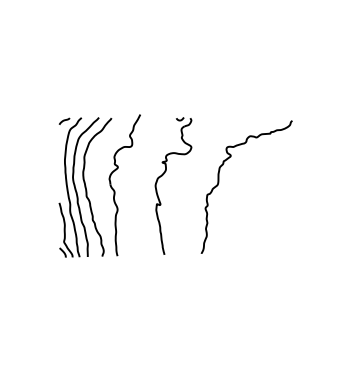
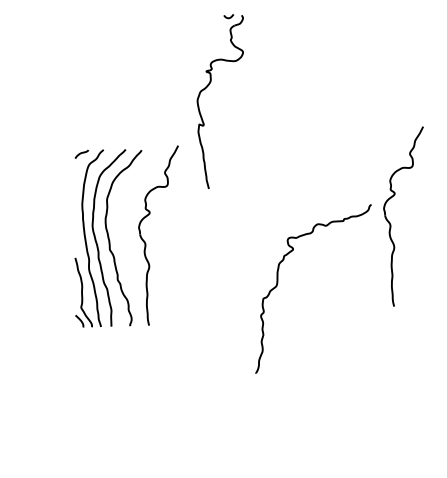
part: (162, 175) -> (206, 88), moved
part: (307, 175) -> (390, 222), added
curve: (219, 182) -> (278, 283), moved

